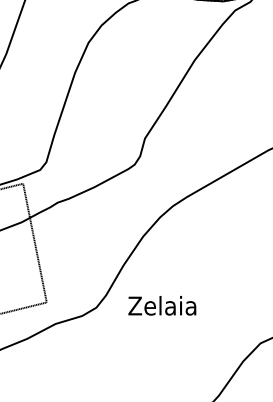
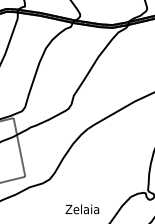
text: (162, 306) -> (82, 209), moved

